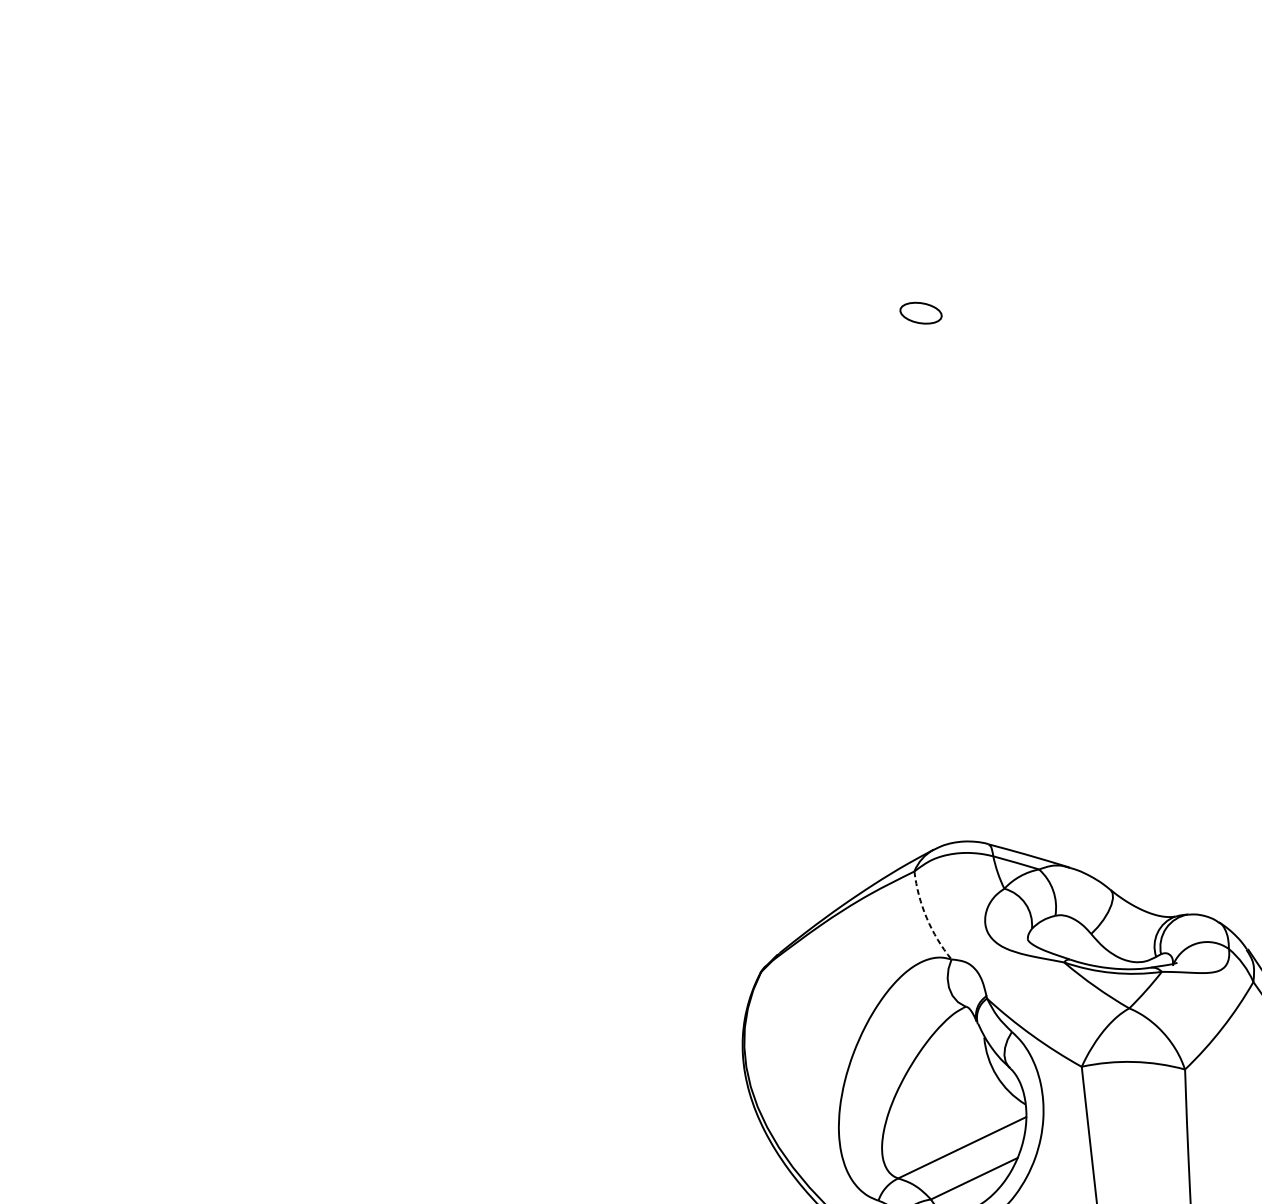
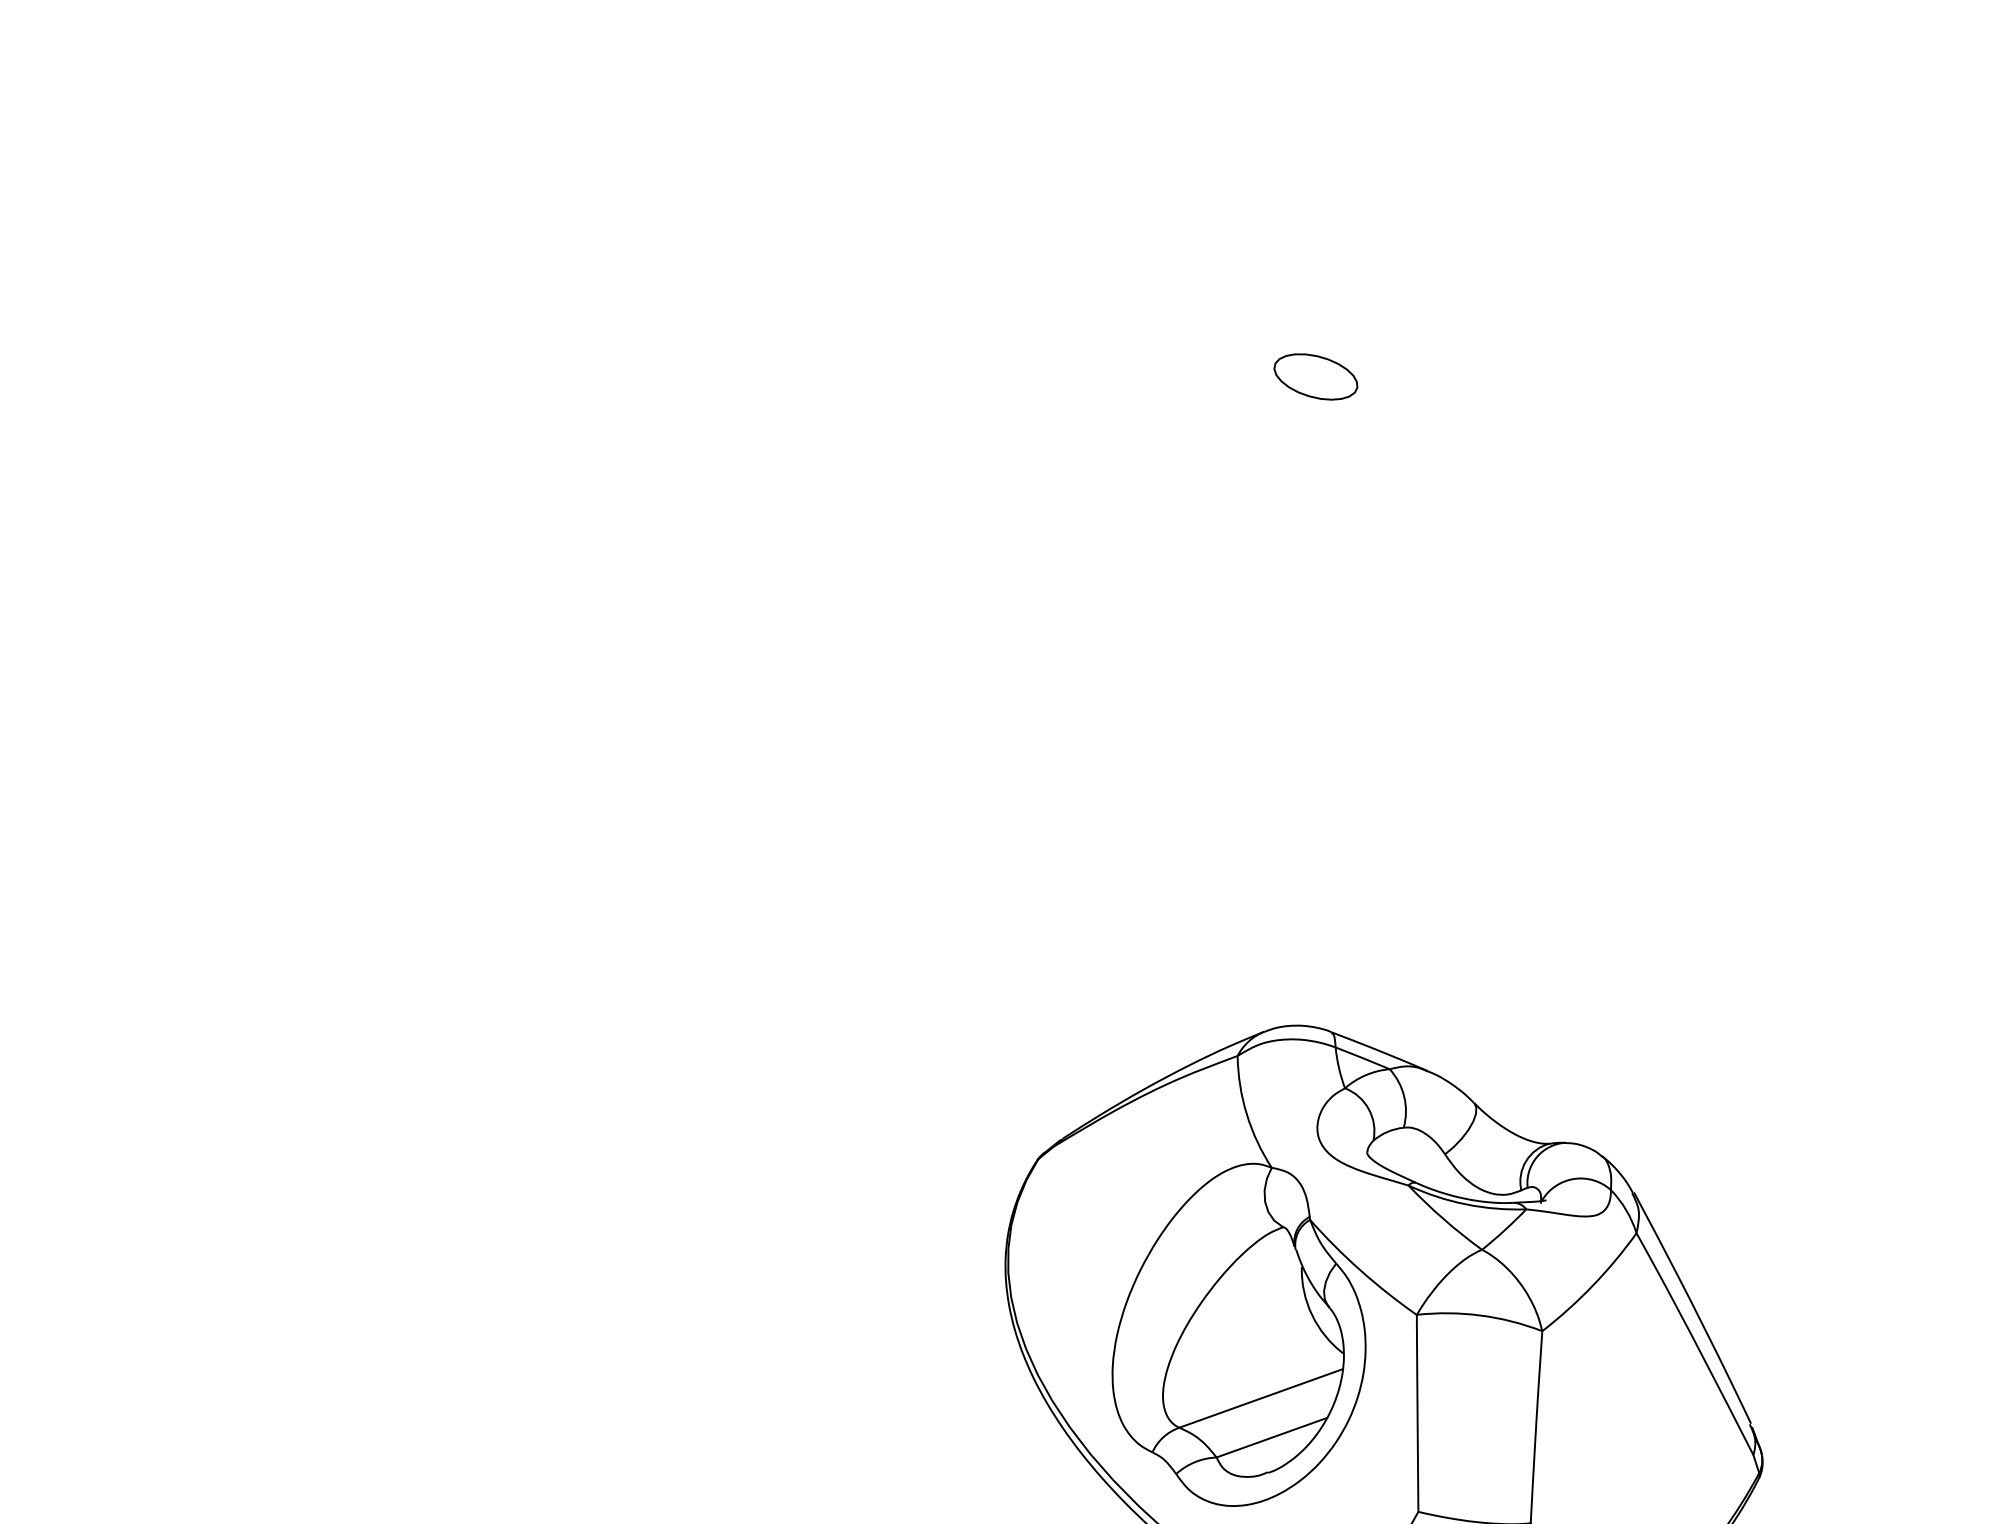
part: (920, 312) -> (1315, 376), size x1.67
arc: (926, 918) -> (1246, 1114), dashed -> solid

